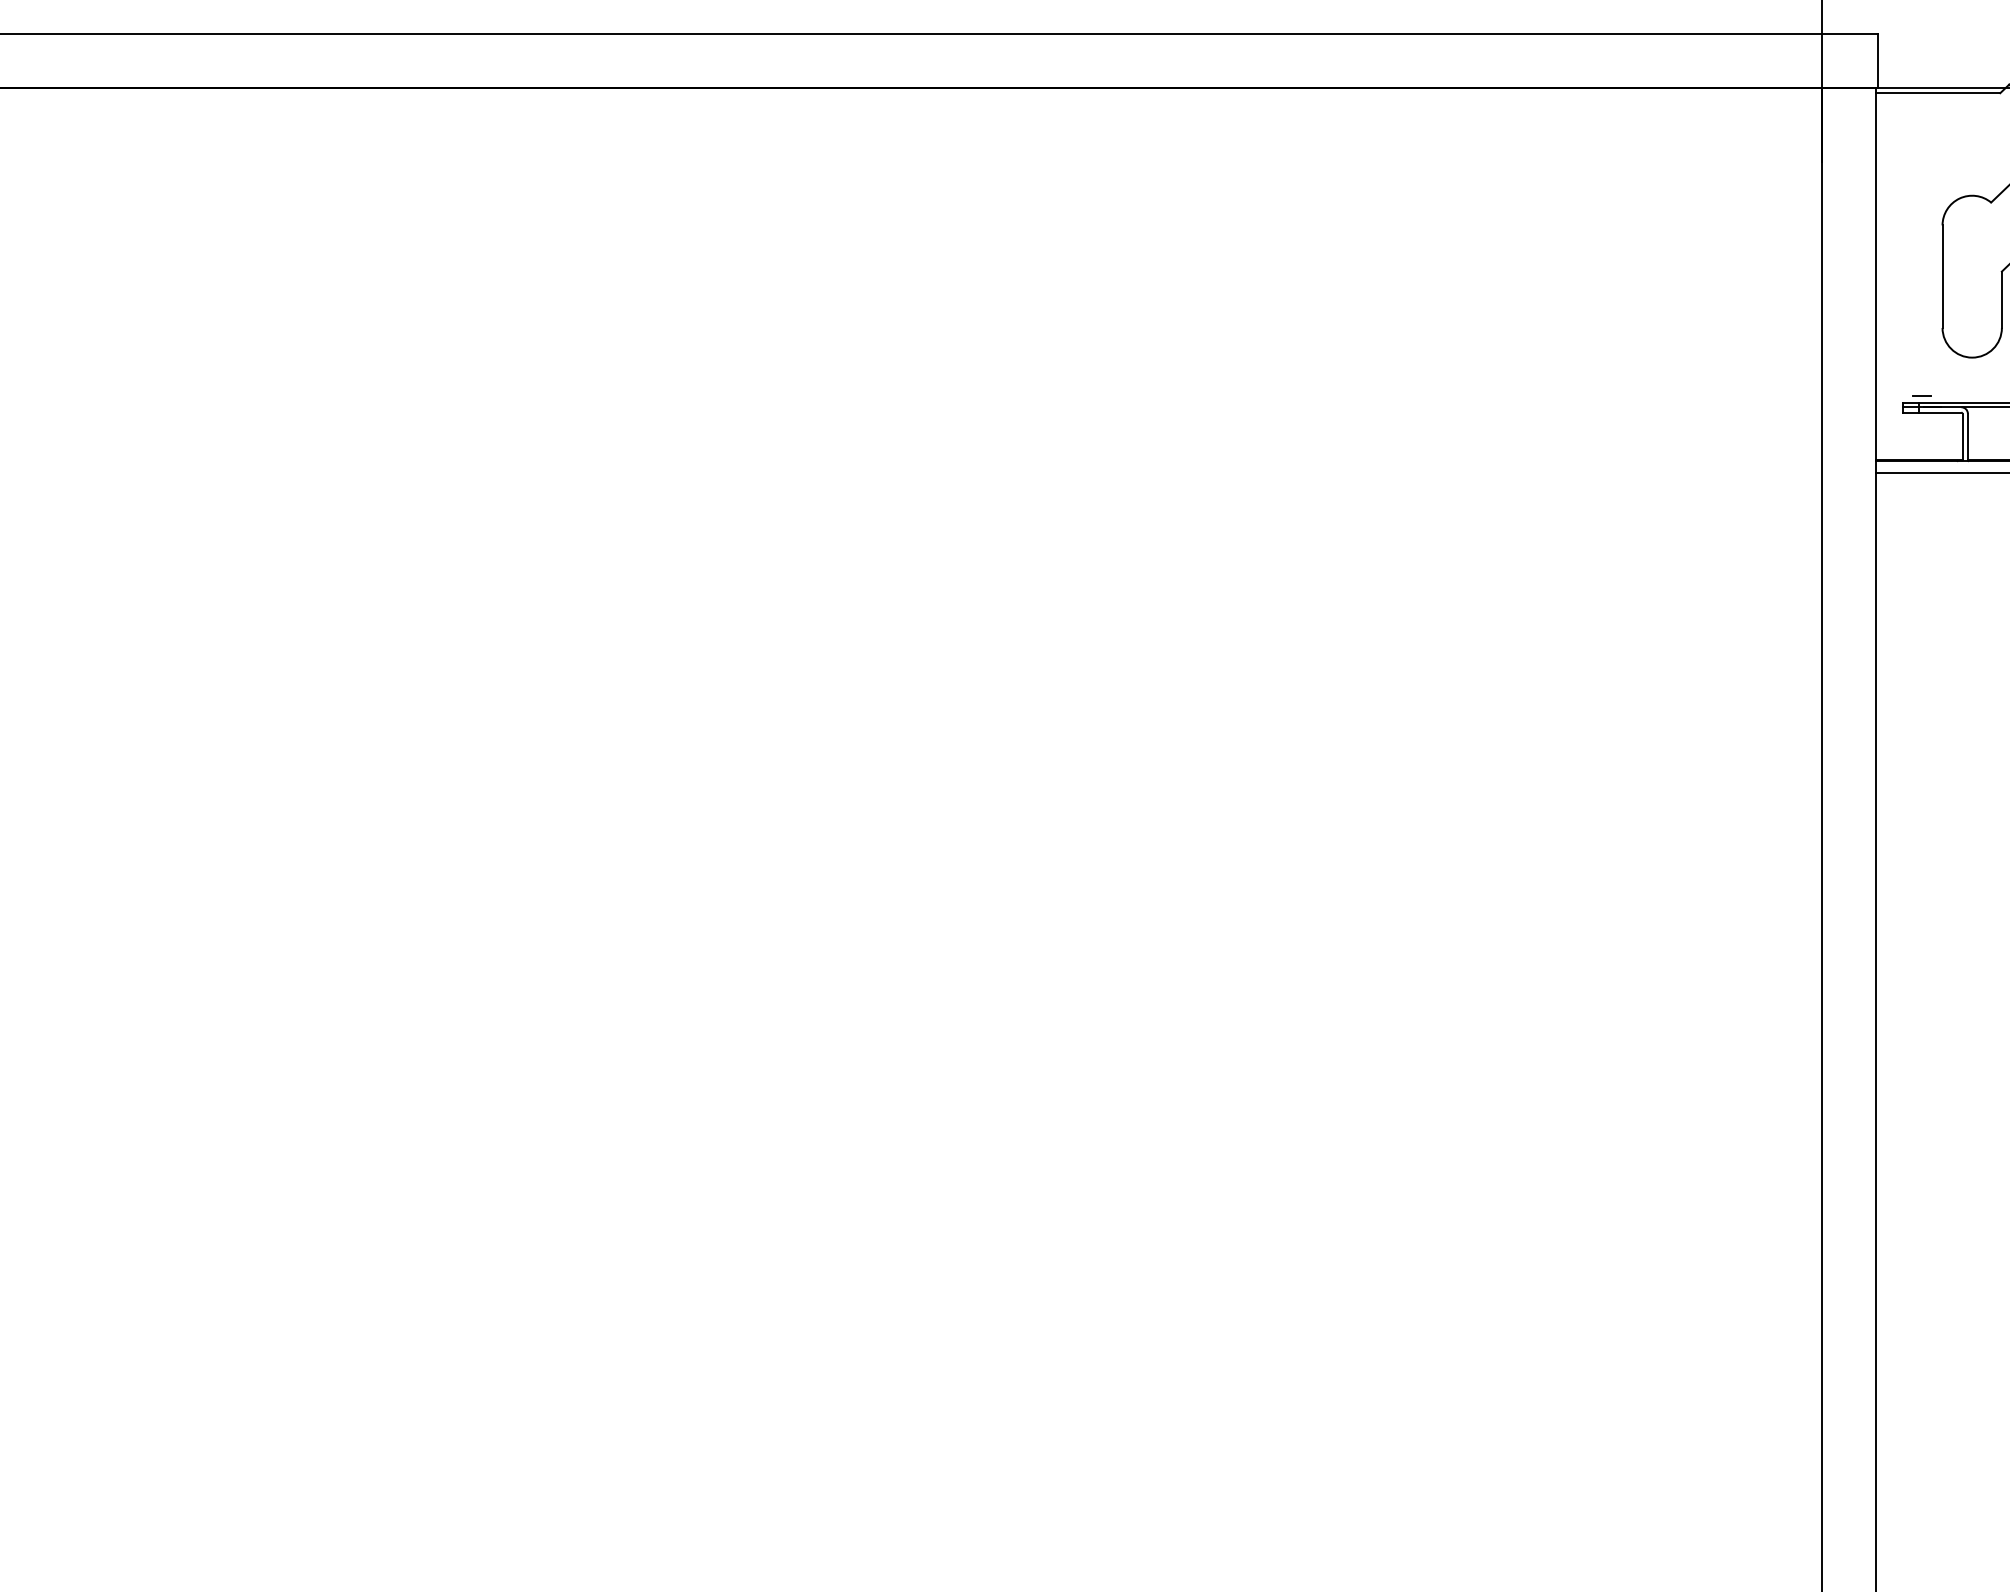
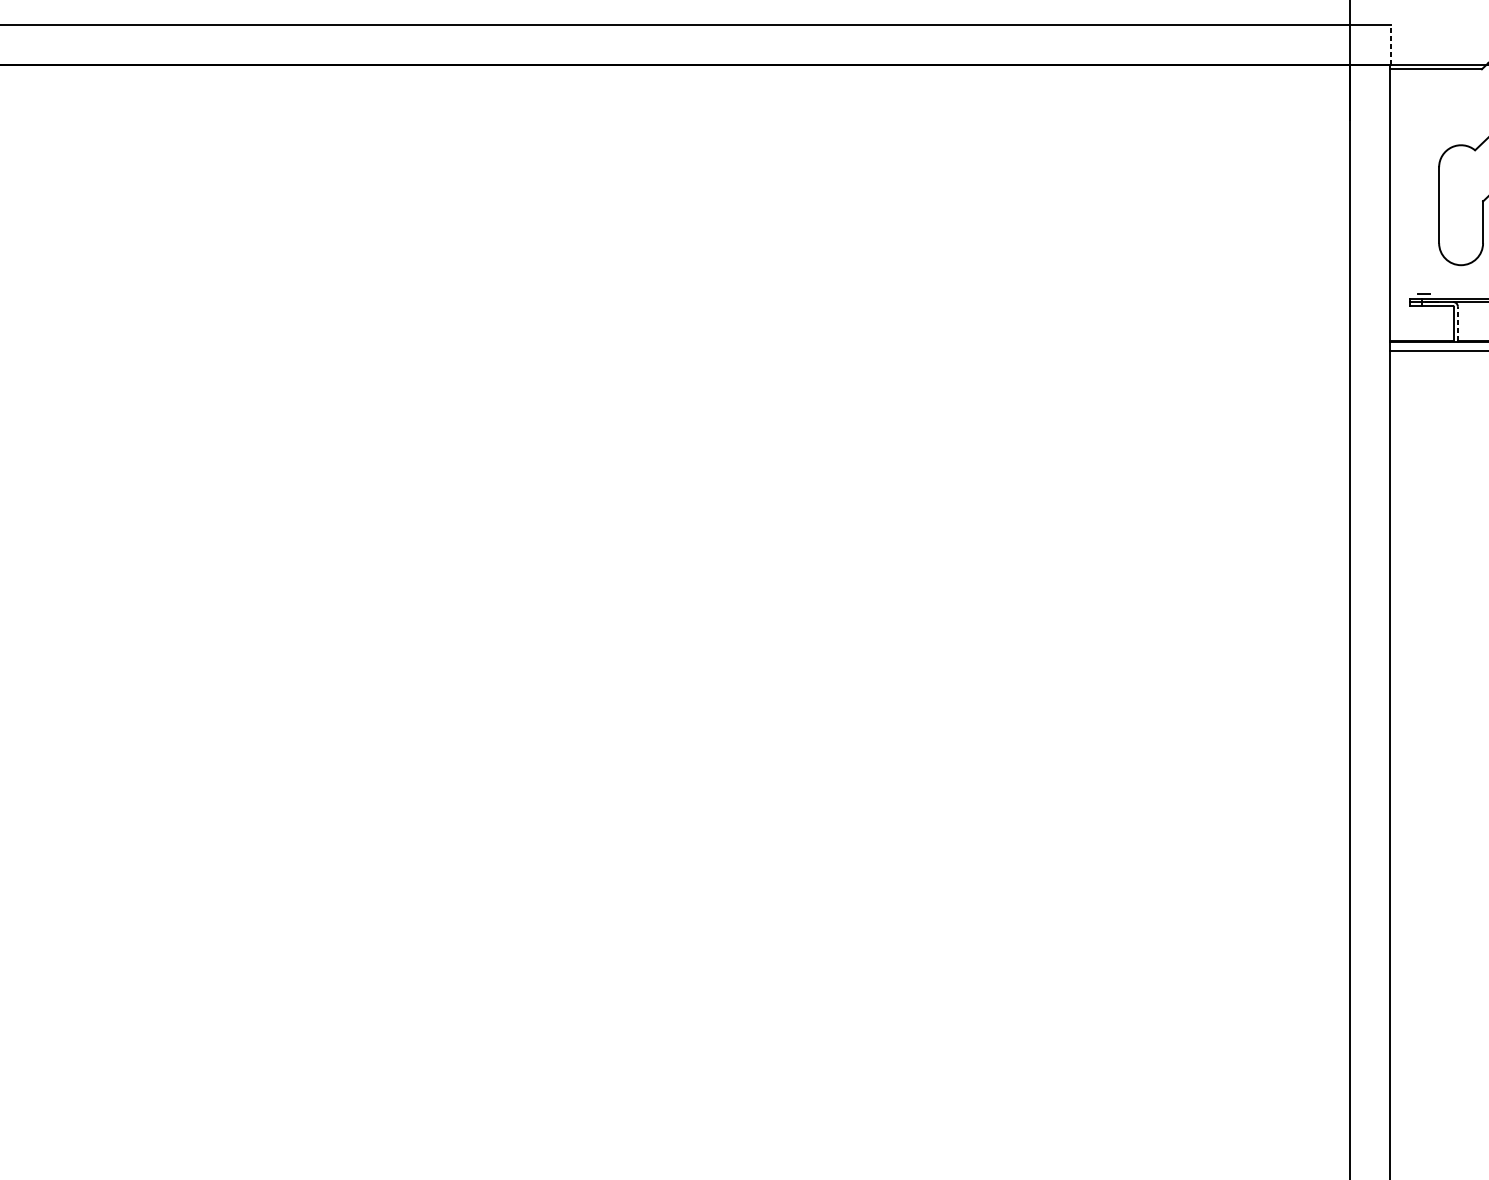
line: (1877, 60) -> (1390, 45), solid -> dashed
line: (1967, 436) -> (1457, 323), solid -> dashed

